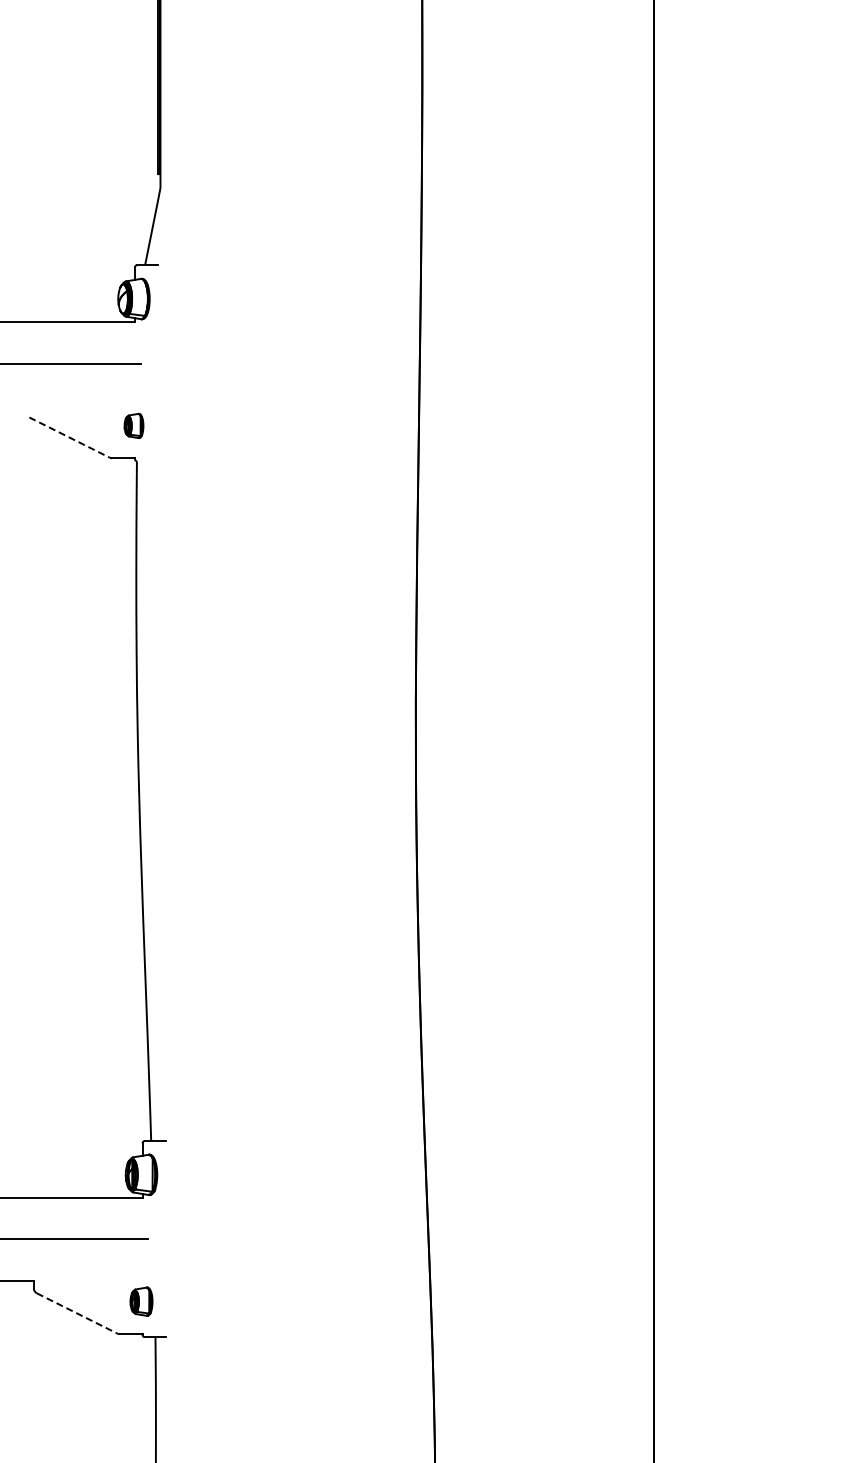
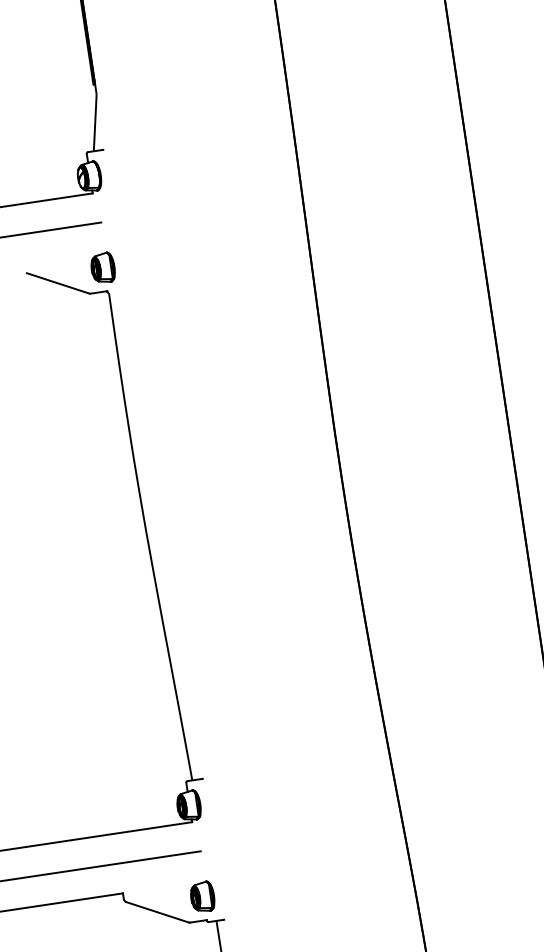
part: (133, 425) -> (102, 267), size x1.67
line: (69, 437) -> (57, 283), dashed -> solid
part: (141, 1301) -> (202, 896), size x1.43
line: (77, 1313) -> (157, 912), dashed -> solid

